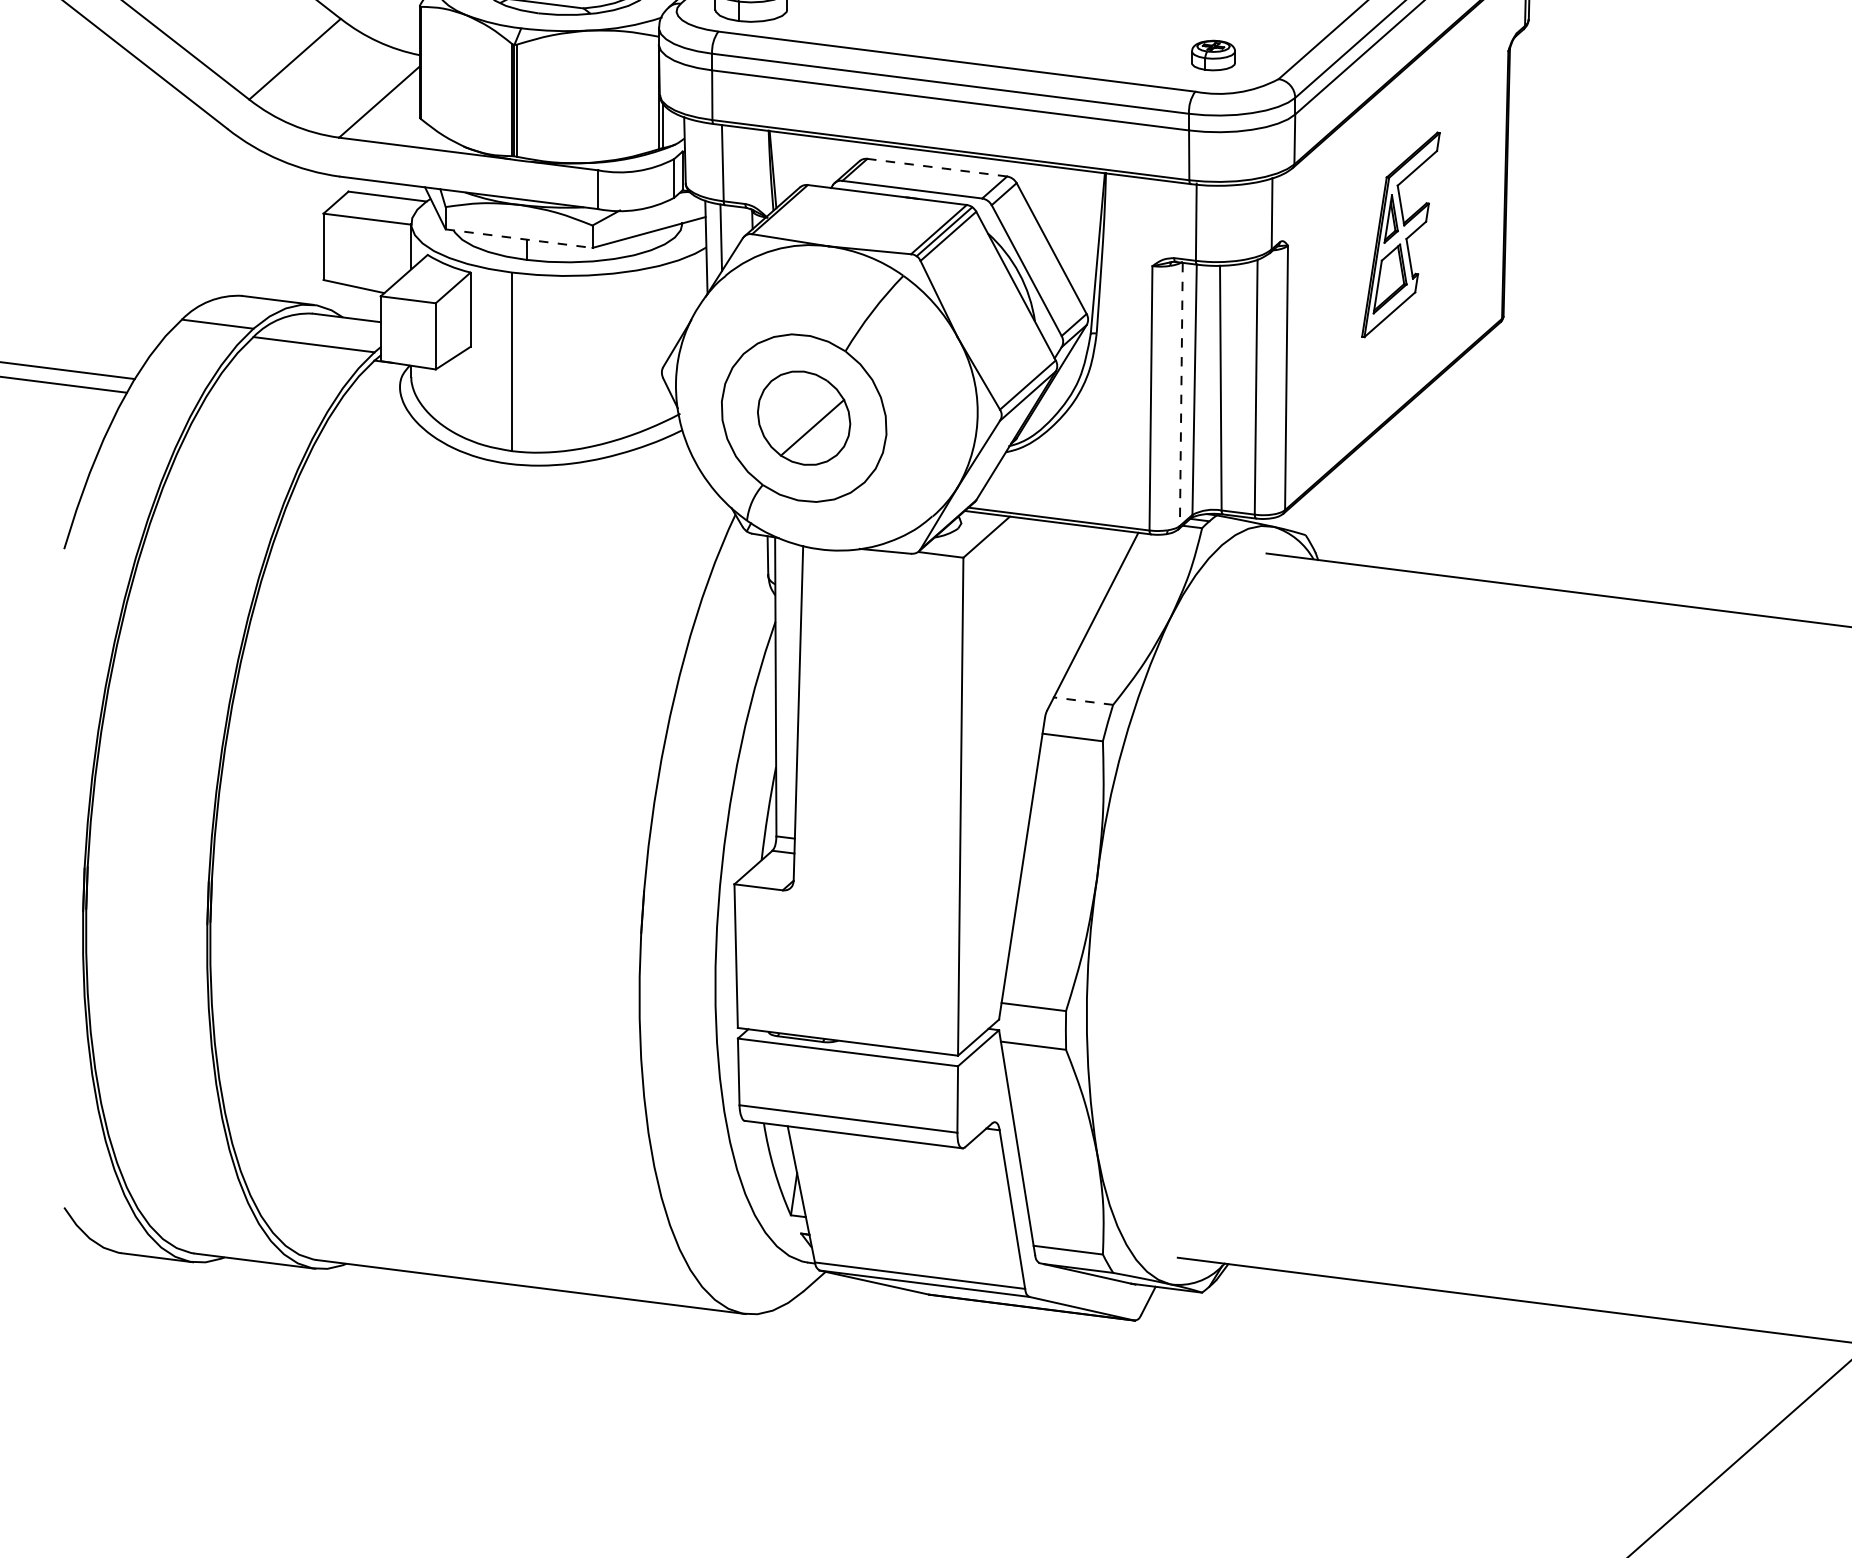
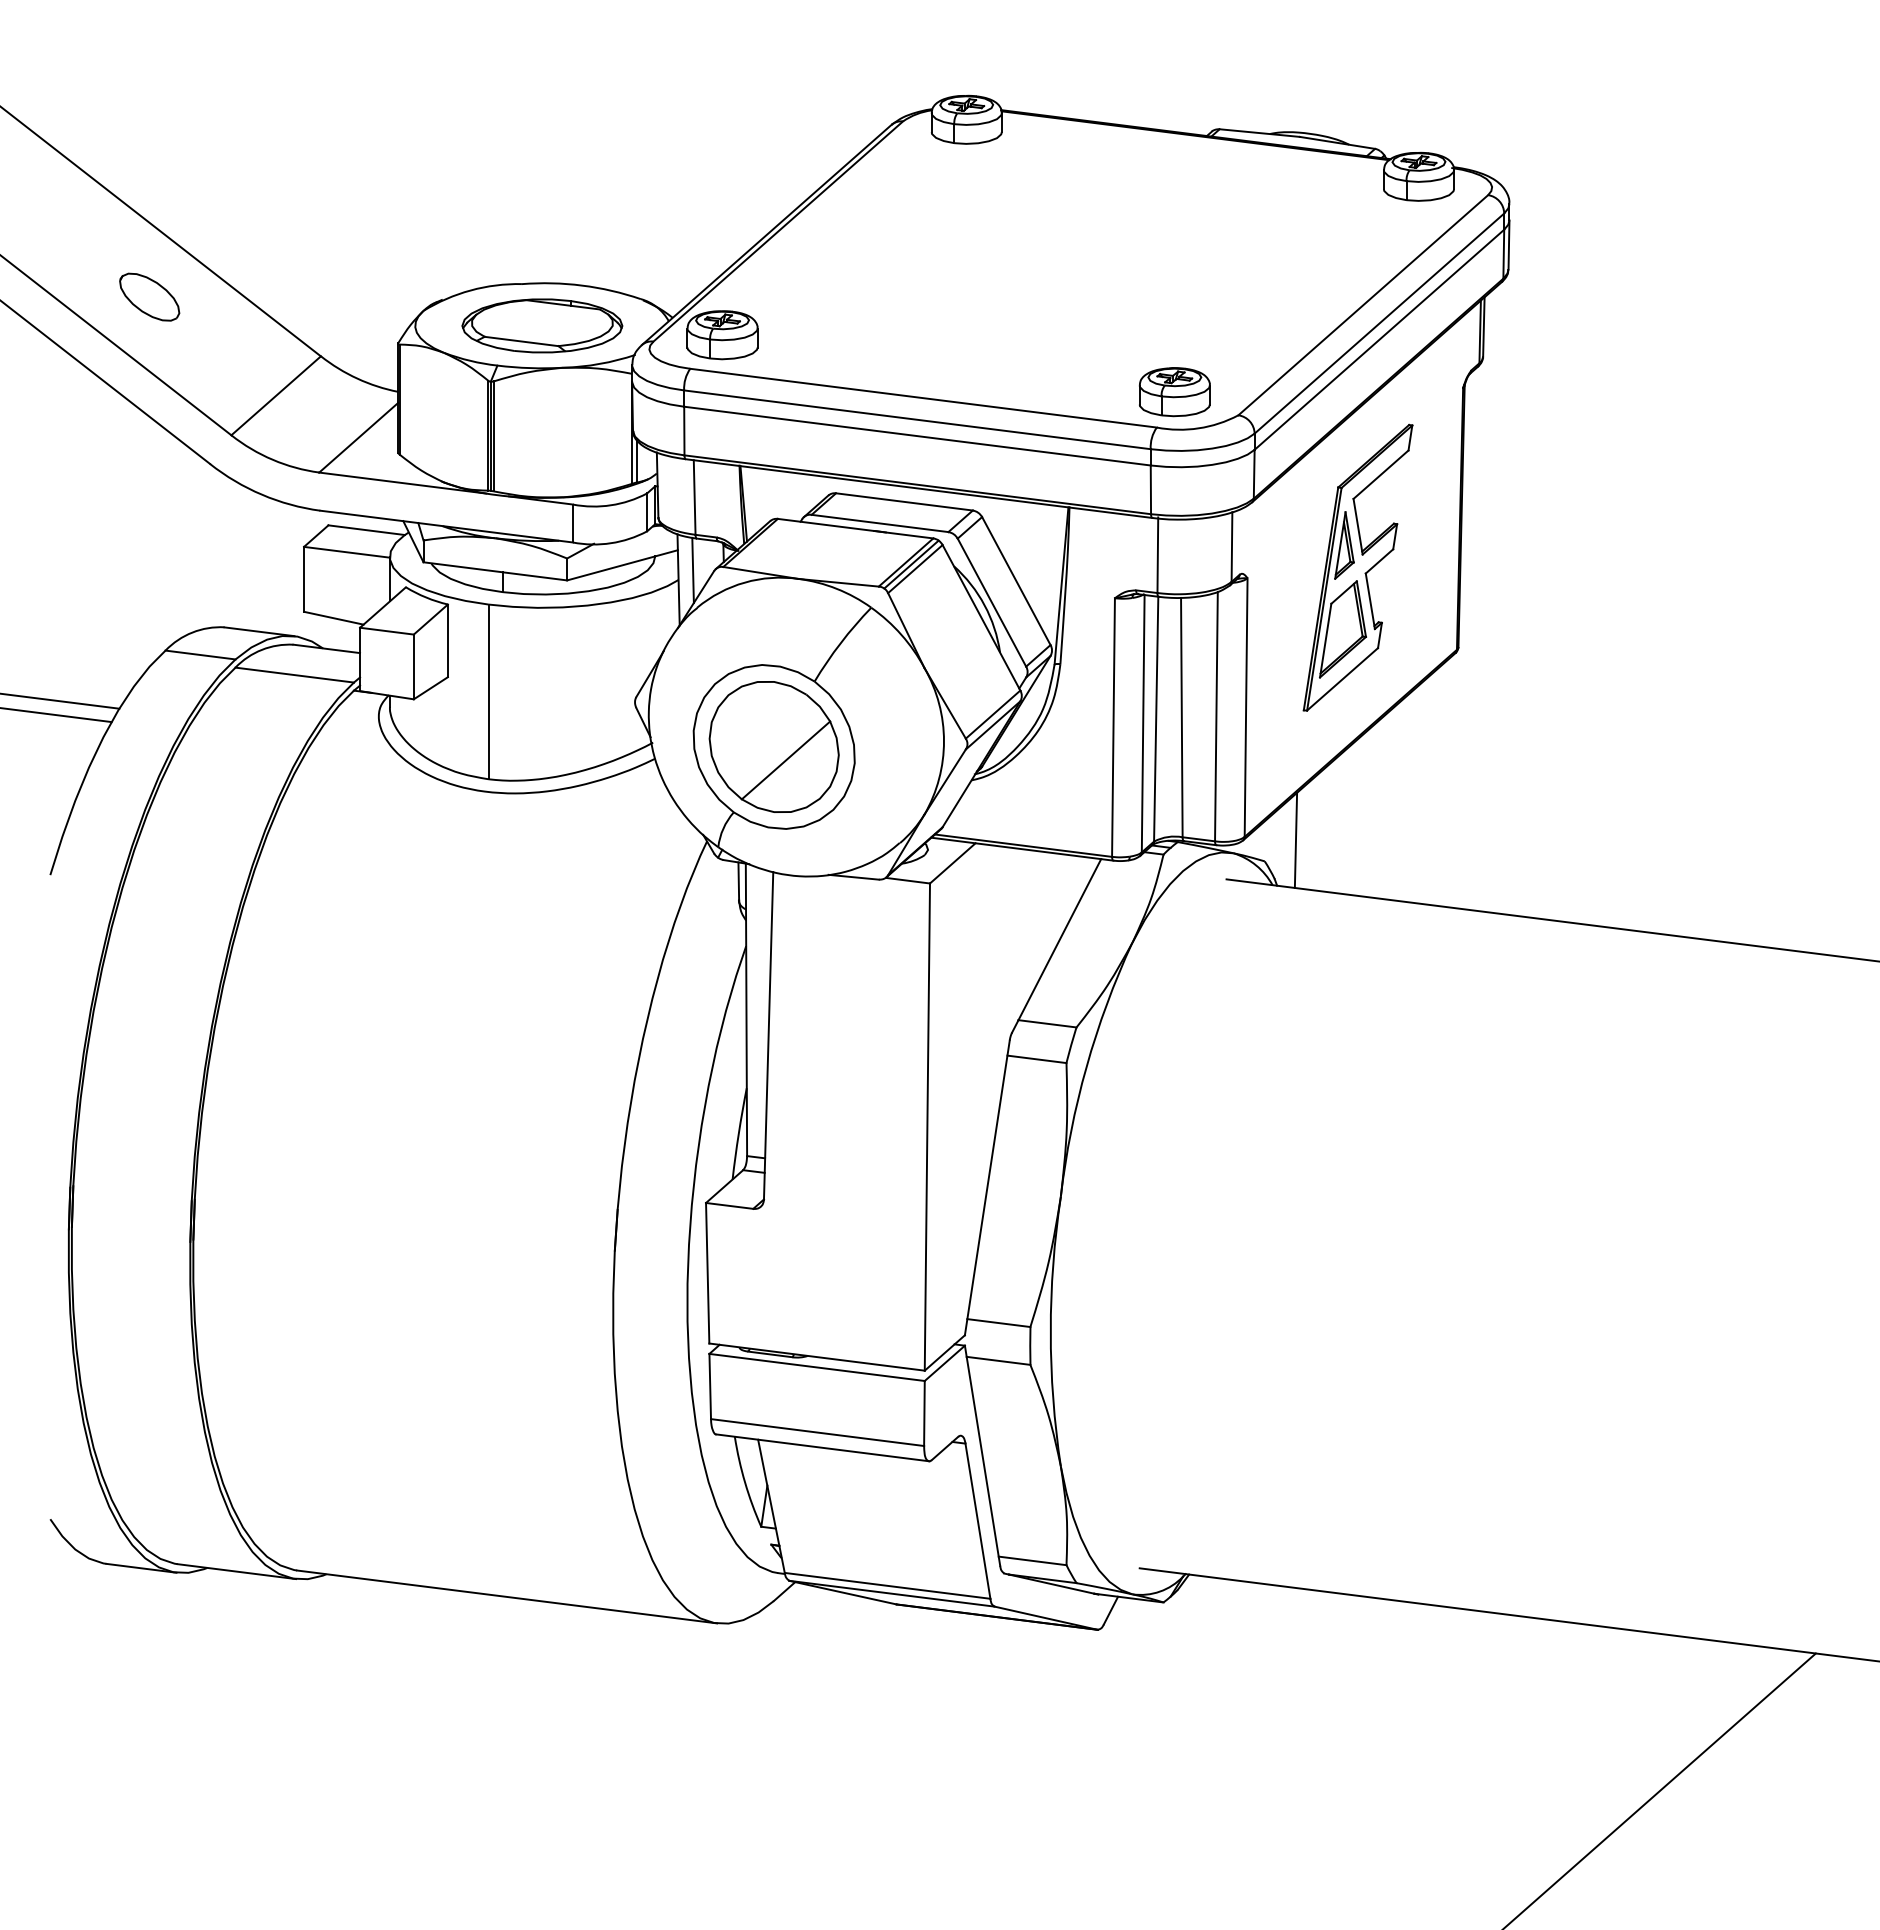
part: (1213, 55) -> (1174, 392), size x1.67
line: (937, 167) -> (904, 501), dashed -> solid
part: (1400, 234) -> (1357, 567), size x1.43
line: (519, 238) -> (495, 571), dashed -> solid
line: (1181, 394) -> (1143, 723), dashed -> solid
part: (803, 417) -> (773, 746), size x1.43
line: (1337, 512) -> (1295, 839), added
line: (1083, 700) -> (1047, 1023), dashed -> solid

